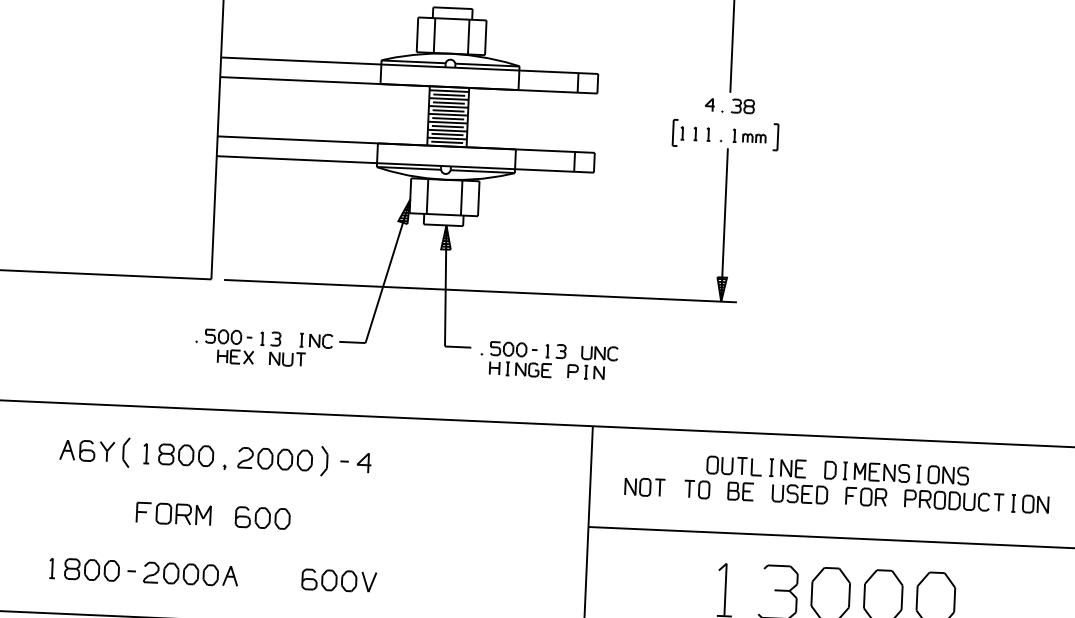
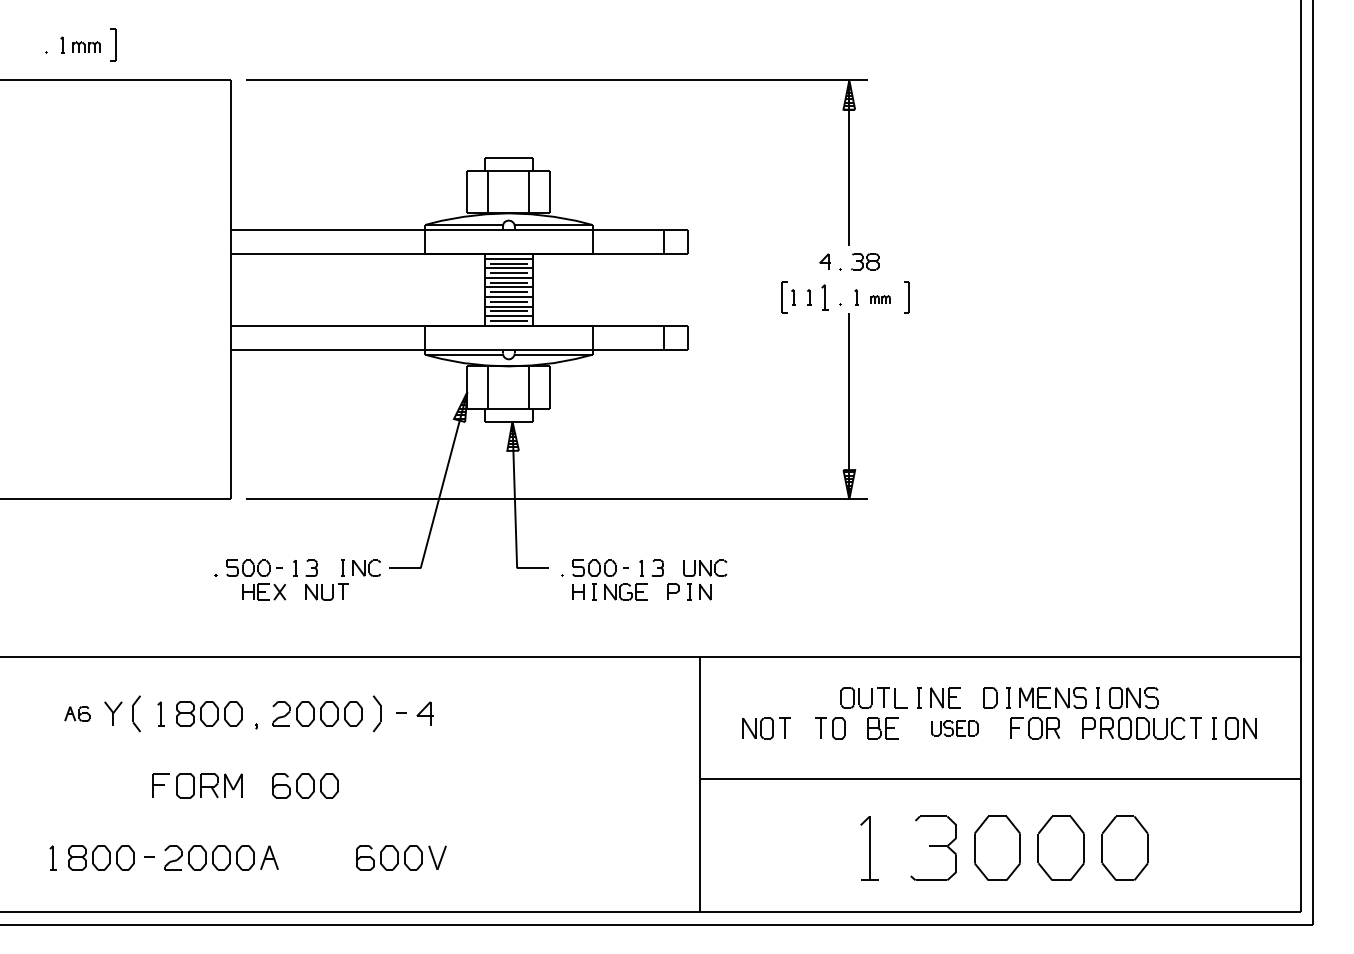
part: (708, 134) -> (825, 297), size x1.6
part: (754, 138) -> (880, 299), size x0.7
part: (77, 450) -> (77, 713), size x0.6
part: (799, 494) -> (954, 728), size x0.7

